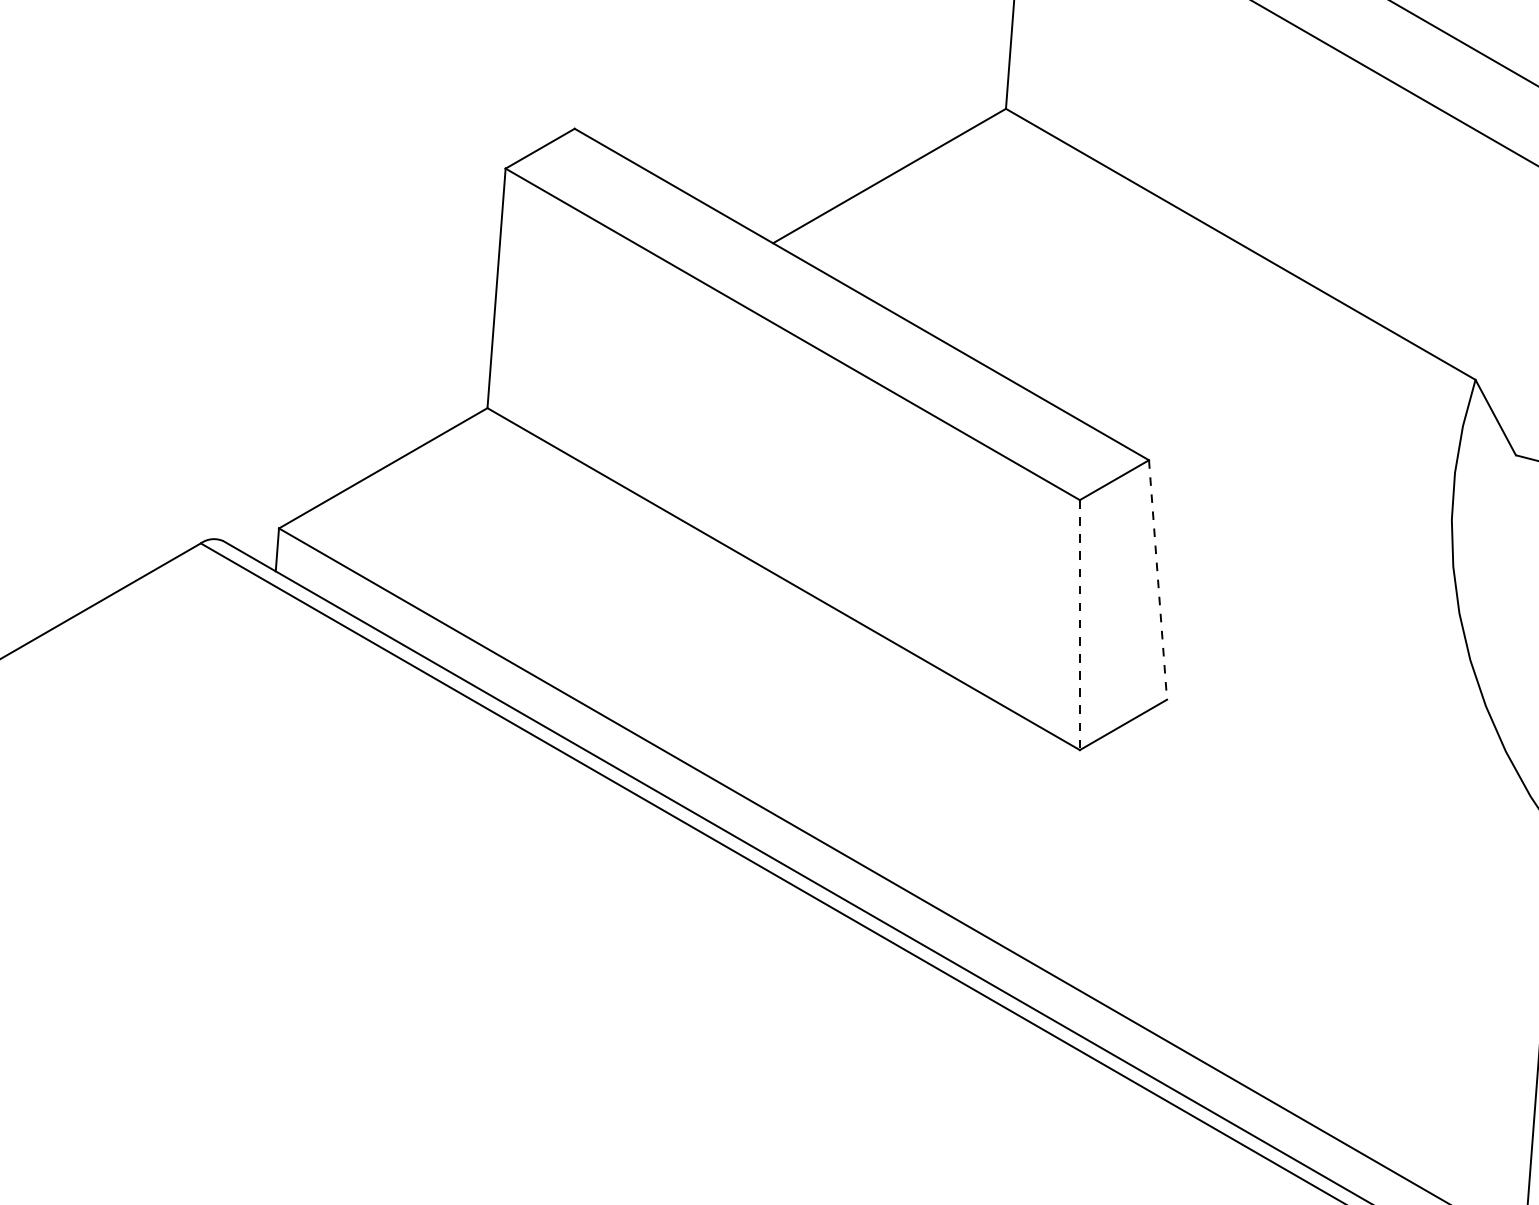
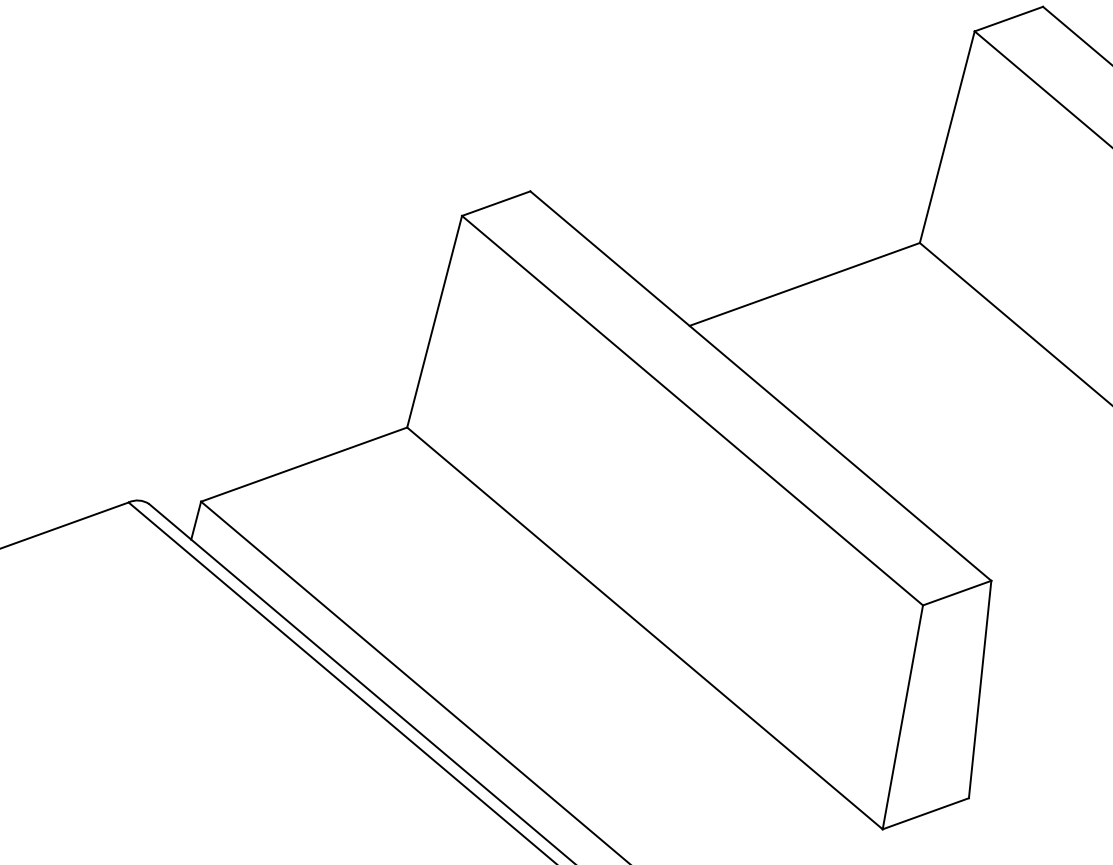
line: (1158, 580) -> (980, 690), dashed -> solid
line: (1079, 625) -> (902, 717), dashed -> solid

